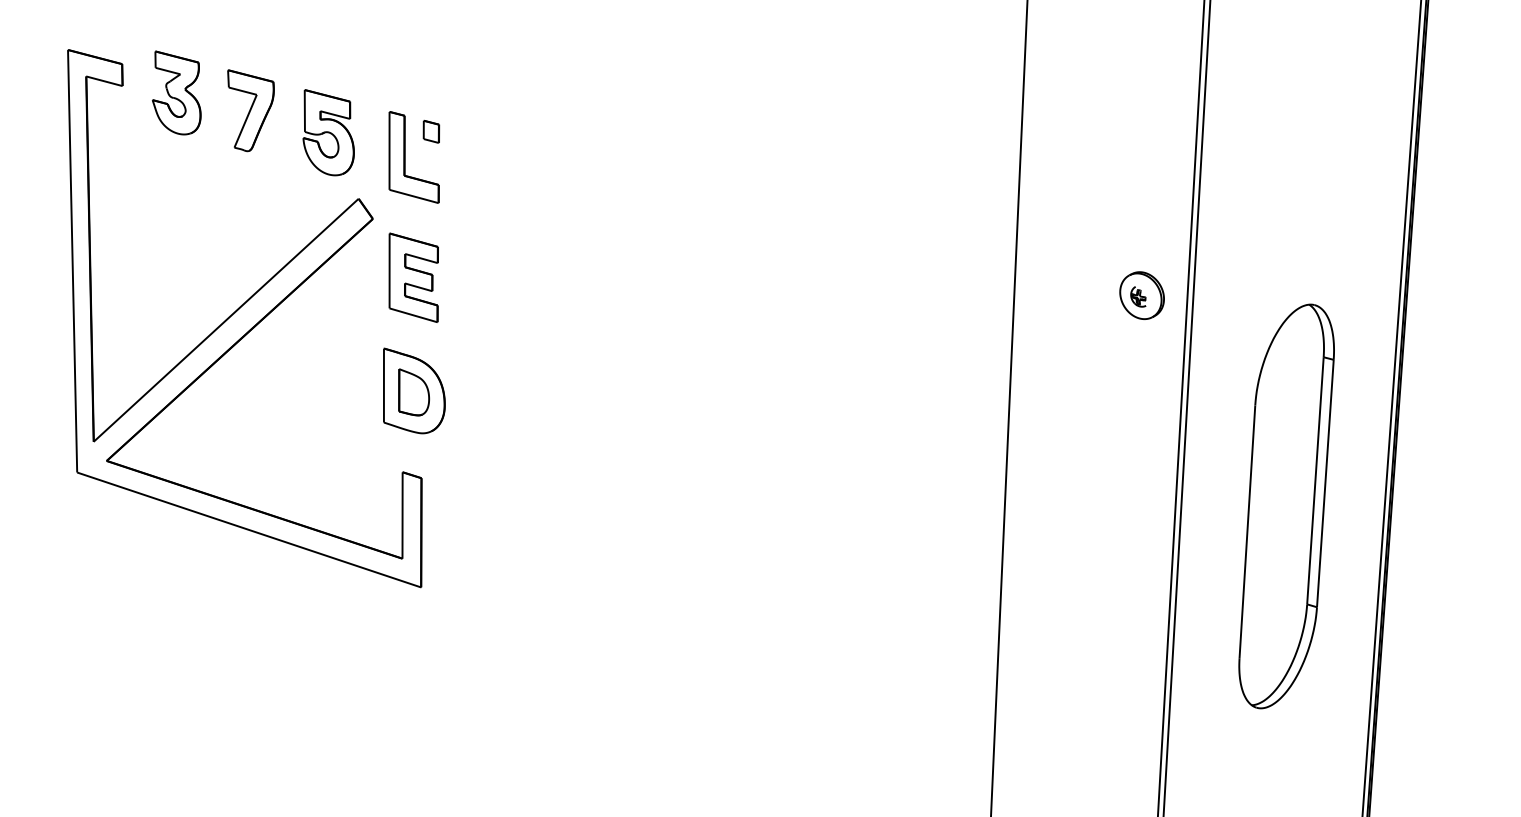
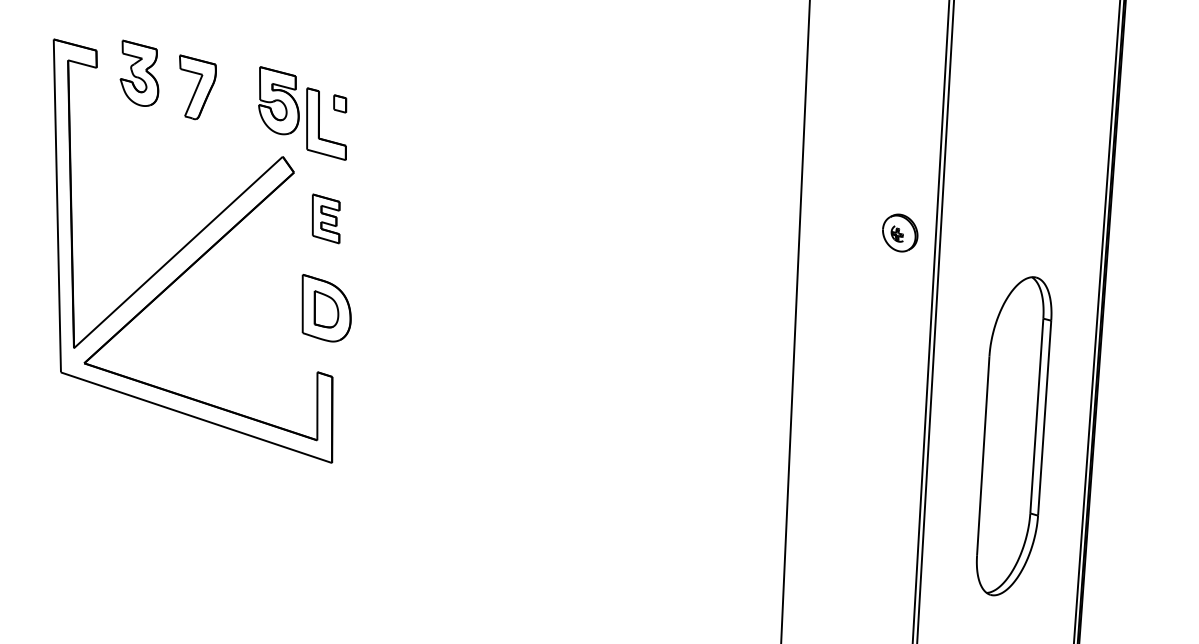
part: (328, 132) -> (278, 100), moved
part: (413, 277) -> (326, 218), size x0.7
part: (1286, 506) -> (1014, 436), moved

